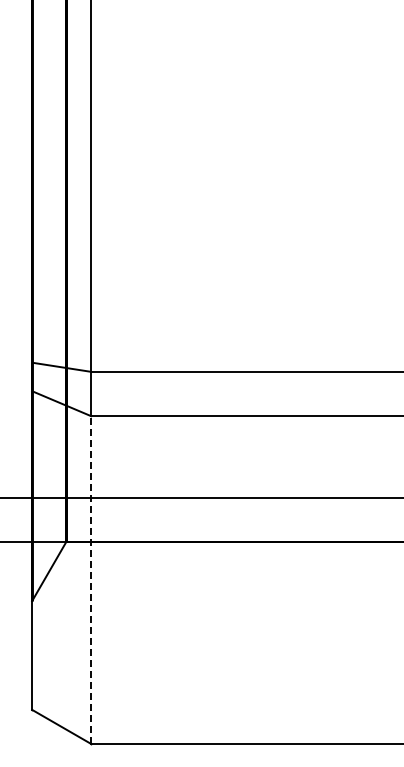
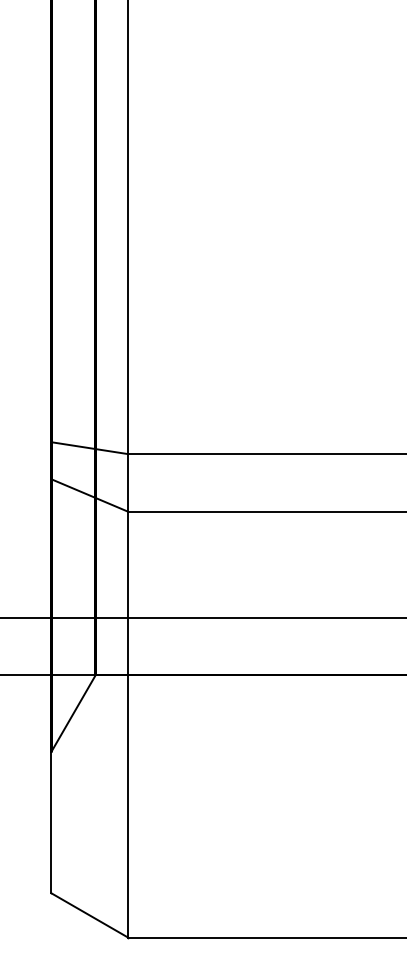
line: (91, 580) -> (128, 725), dashed -> solid

